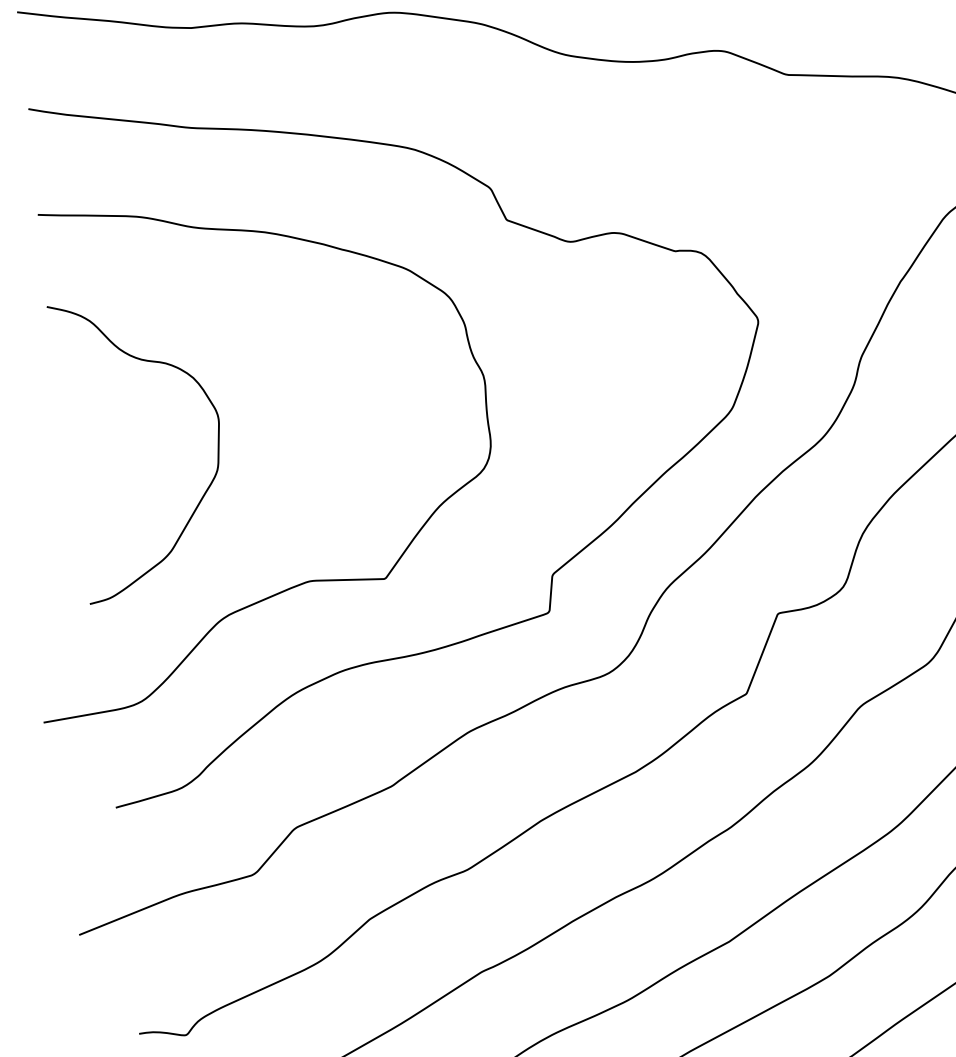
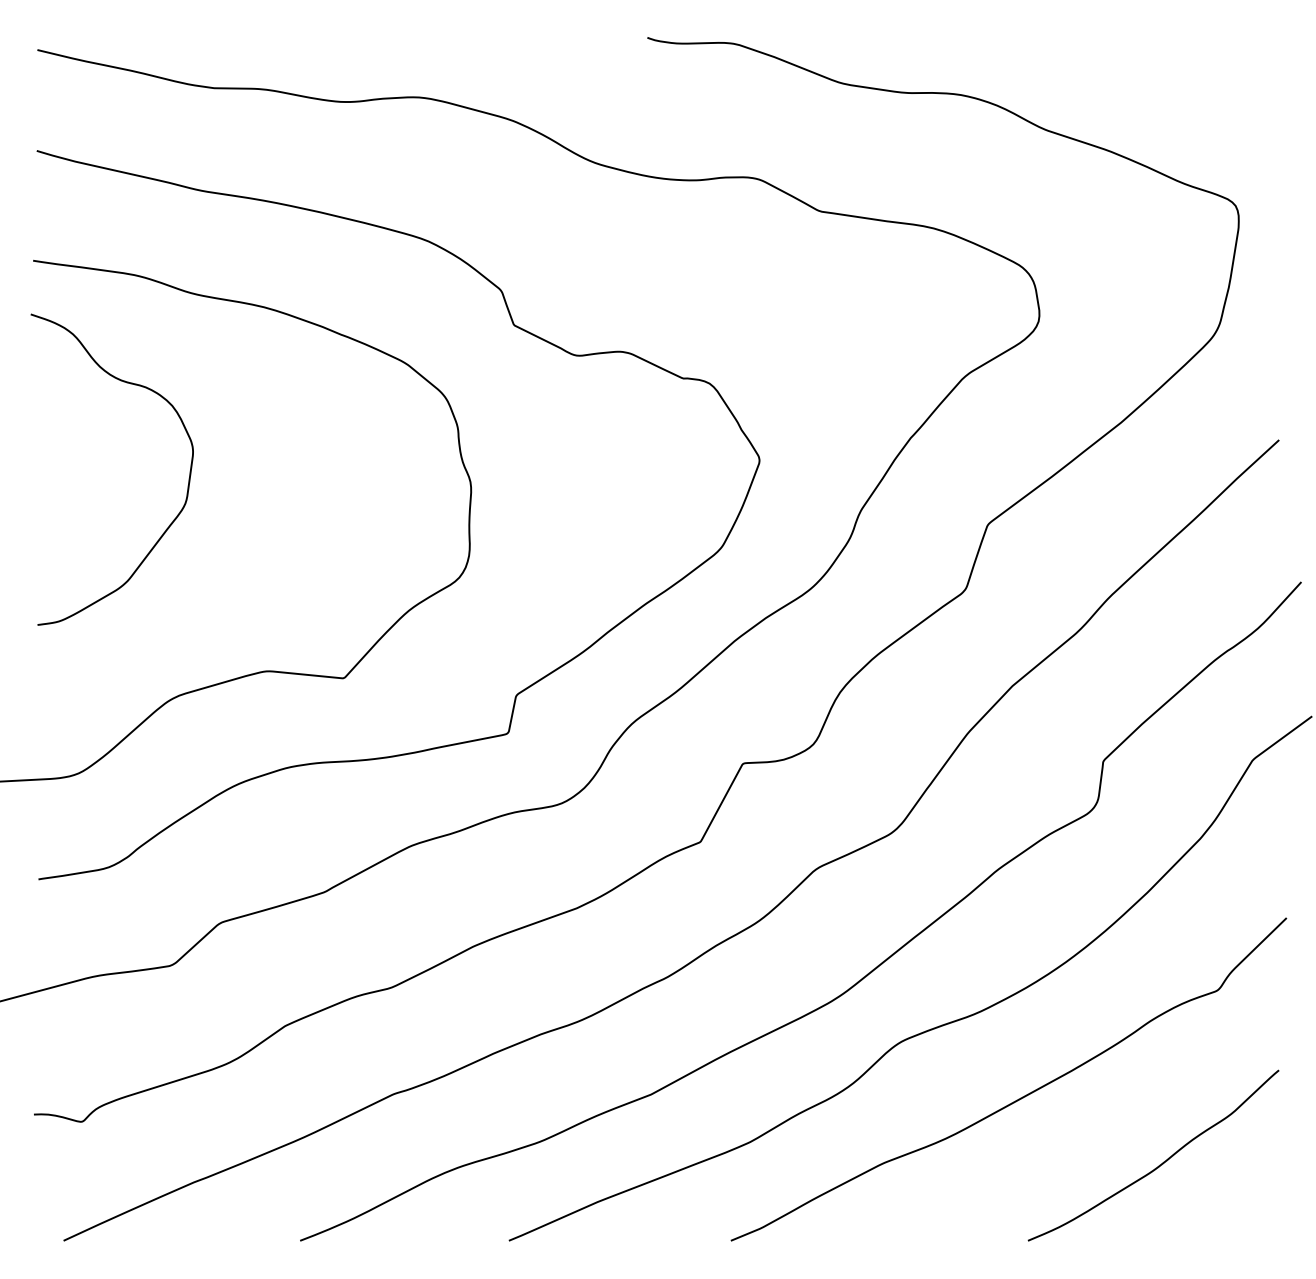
curve: (217, 445) -> (188, 478), moved

